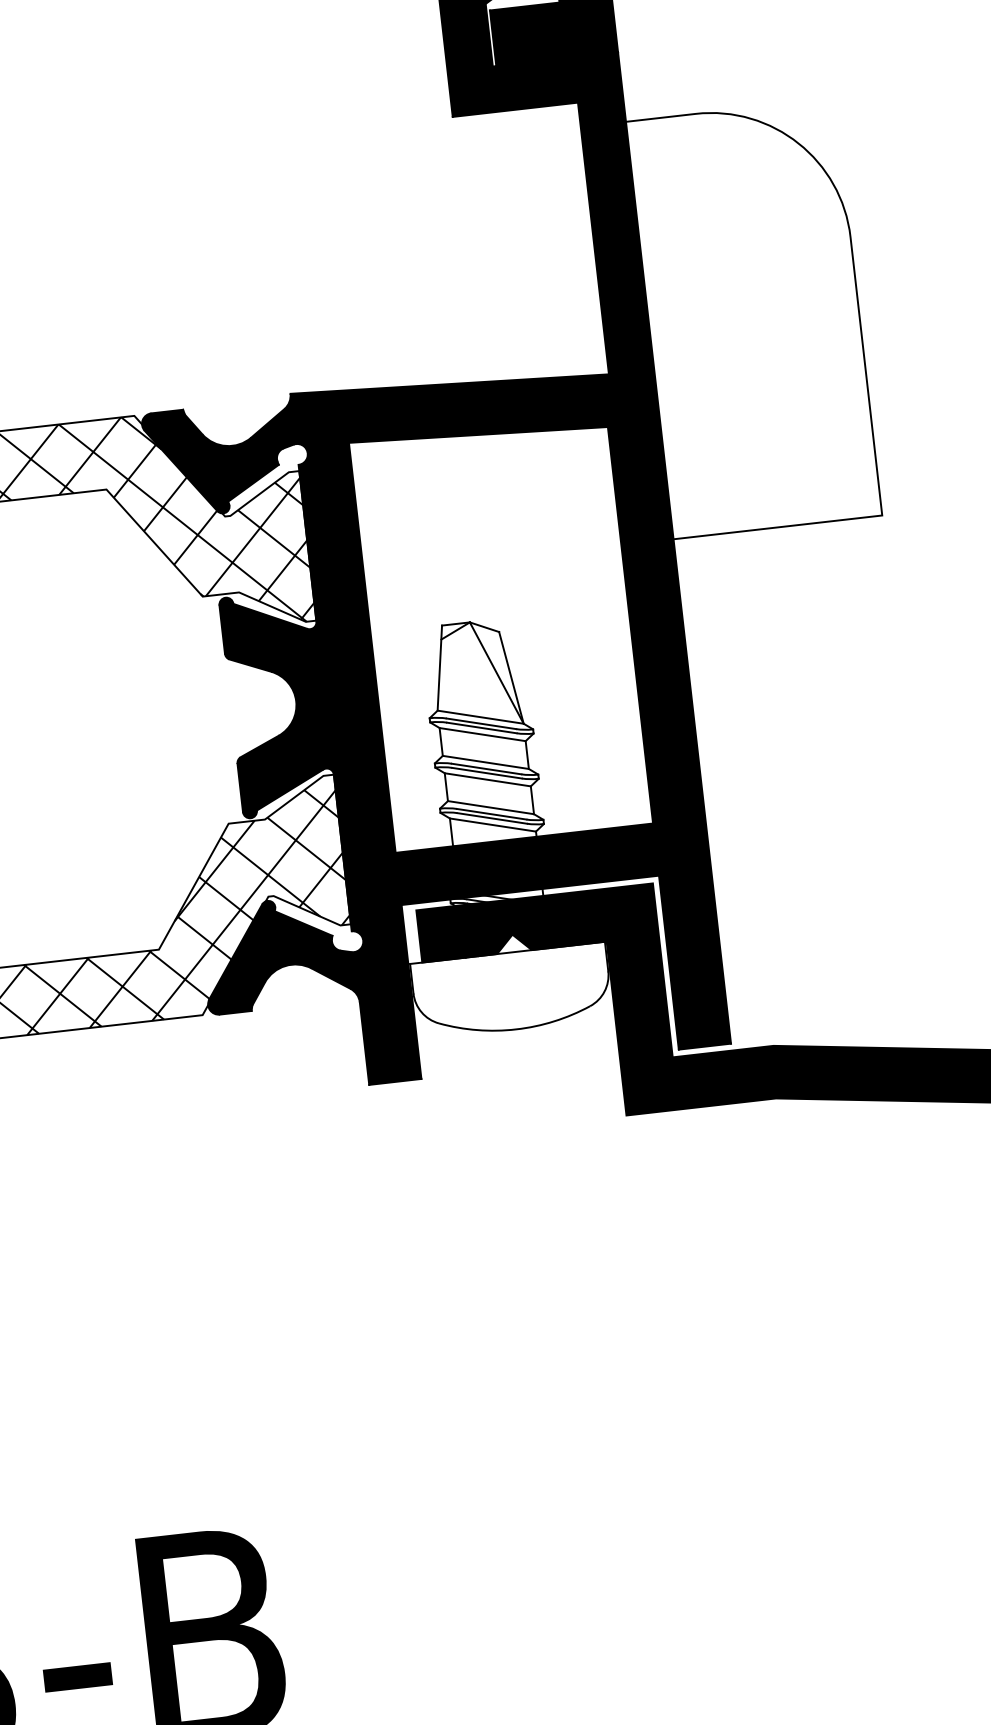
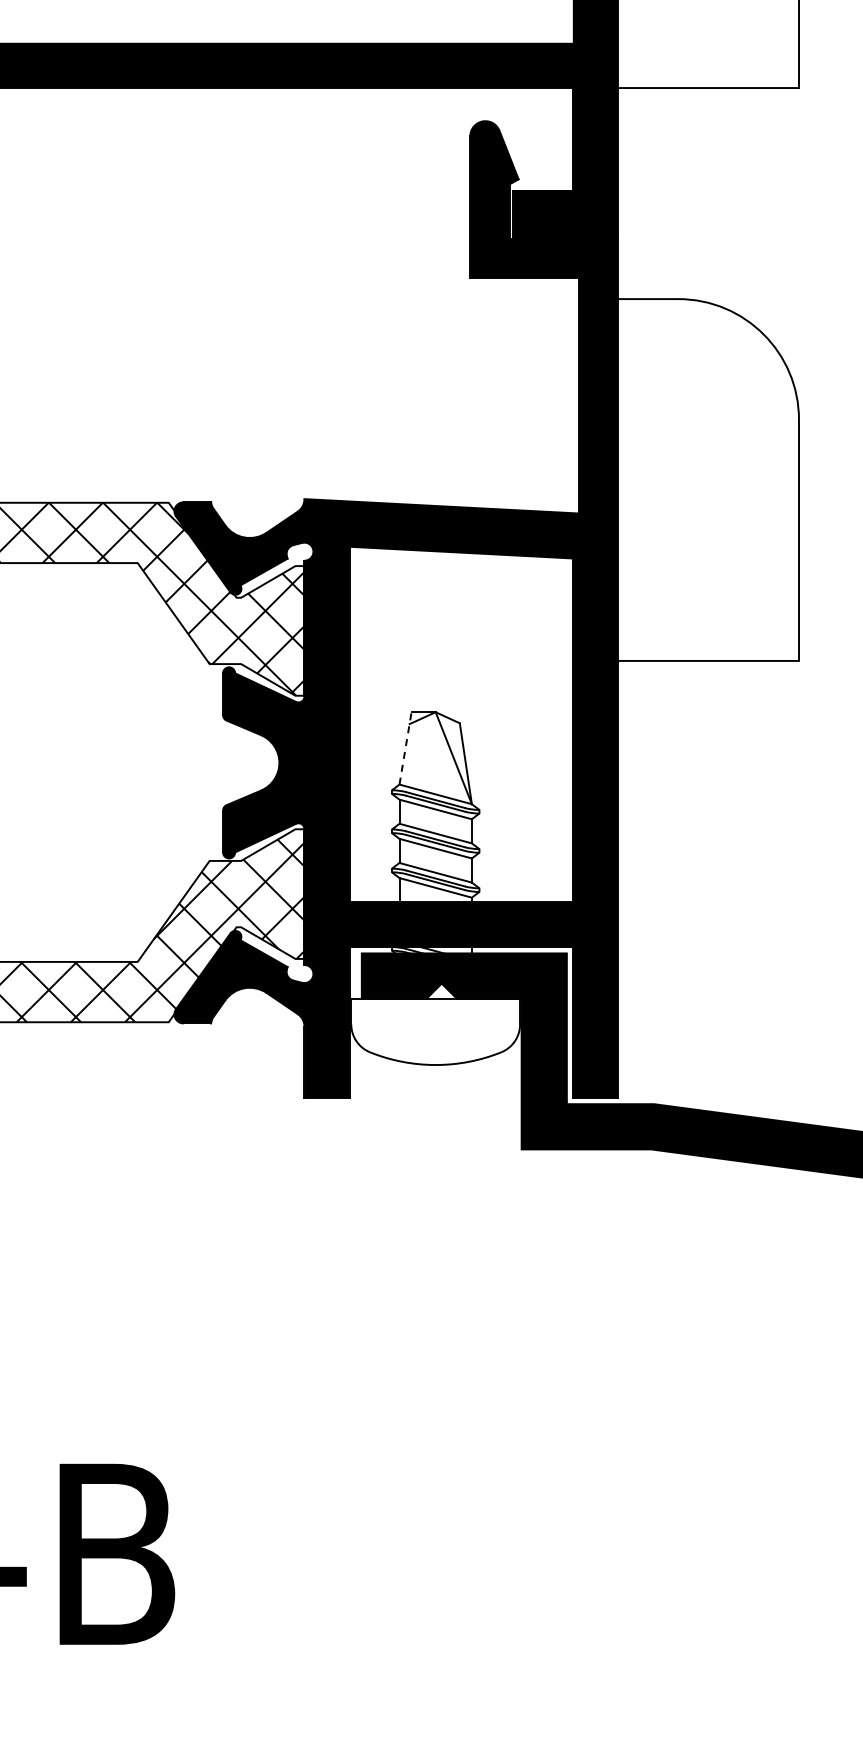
line: (439, 668) -> (405, 748), solid -> dashed

